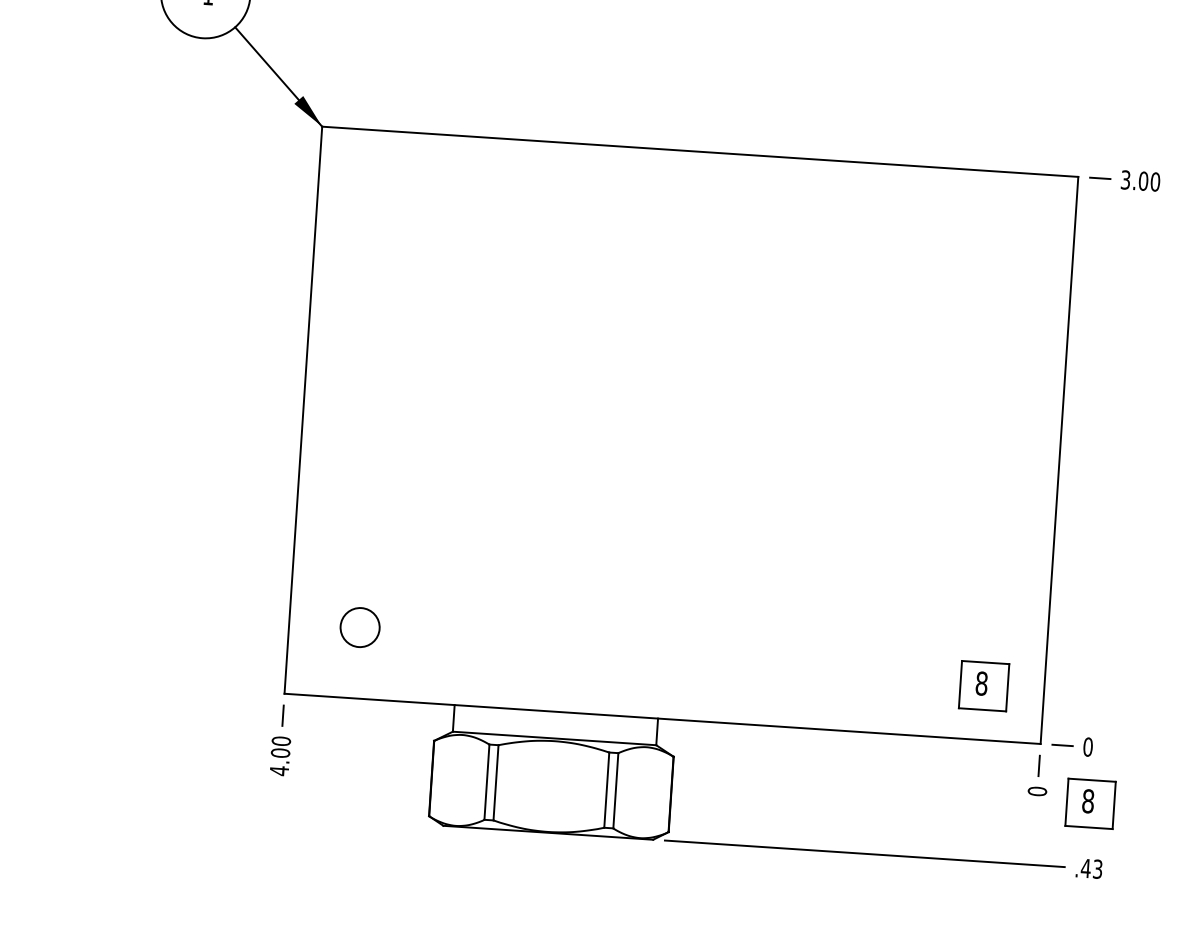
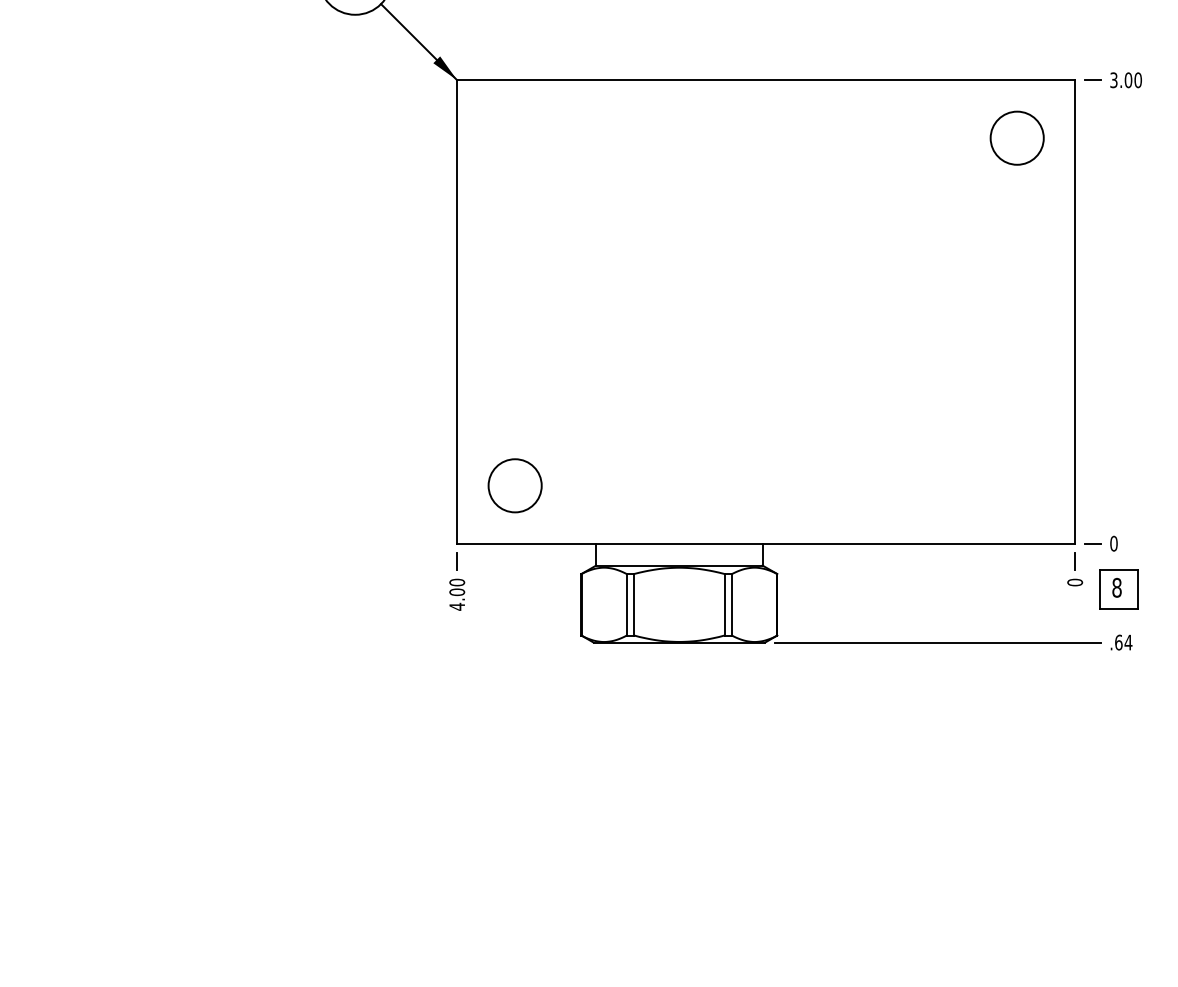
circle: (1001, 242) -> (1016, 137), added
circle: (359, 627) -> (514, 485), size x1.67
part: (983, 685) -> (1025, 499), removed
text: (1091, 868) -> (1123, 642), .43 -> .64

